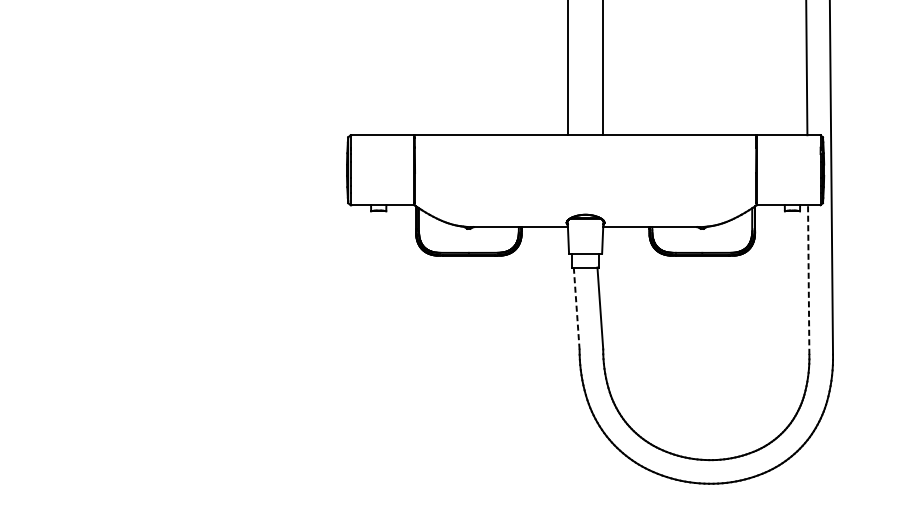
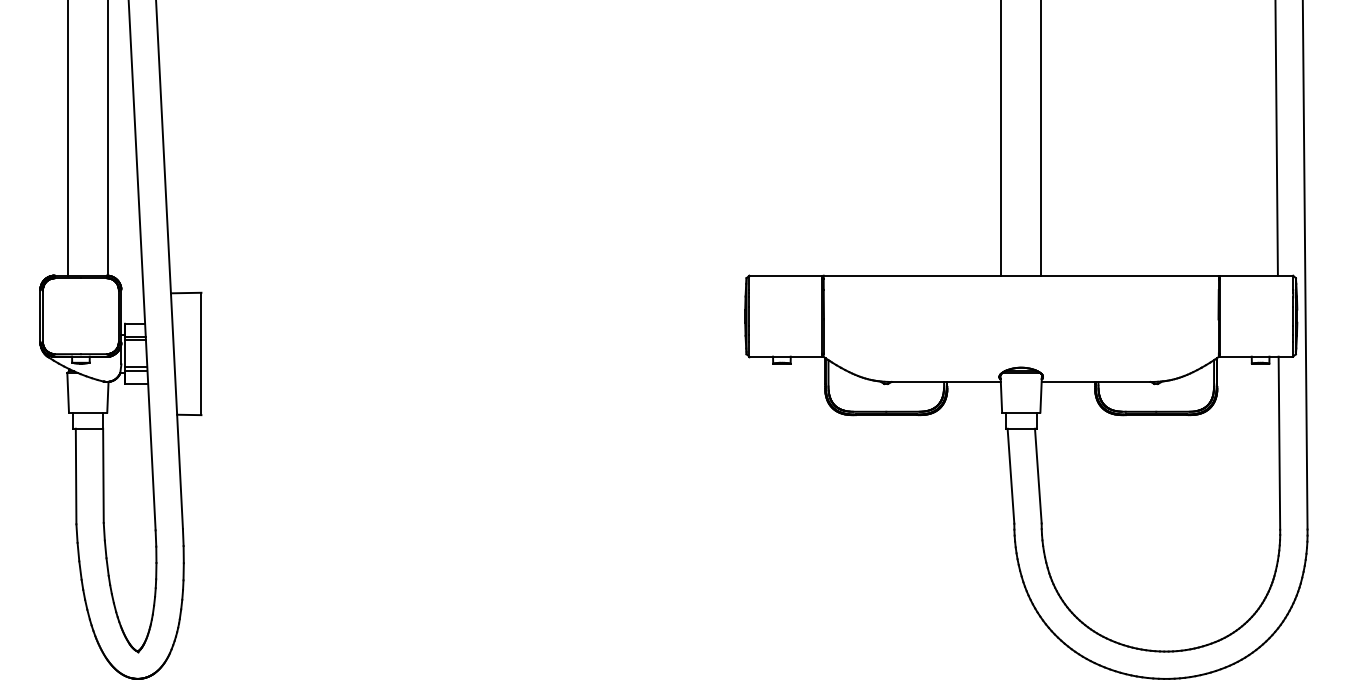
line: (808, 280) -> (1279, 443), dashed -> solid
line: (576, 308) -> (1010, 476), dashed -> solid

